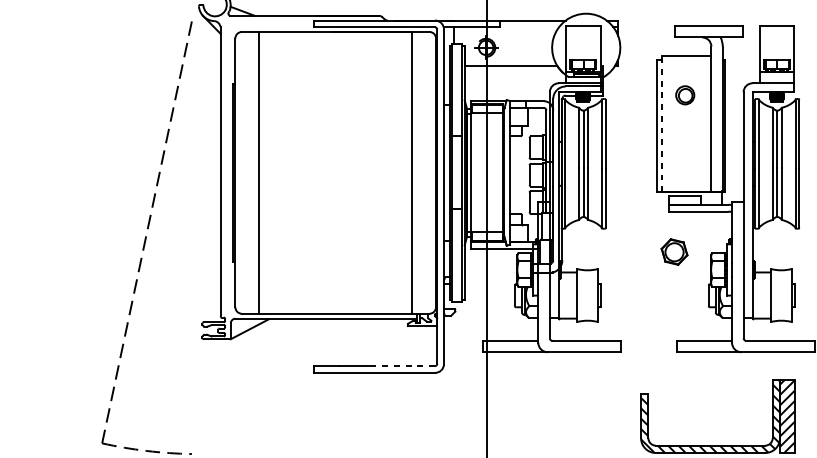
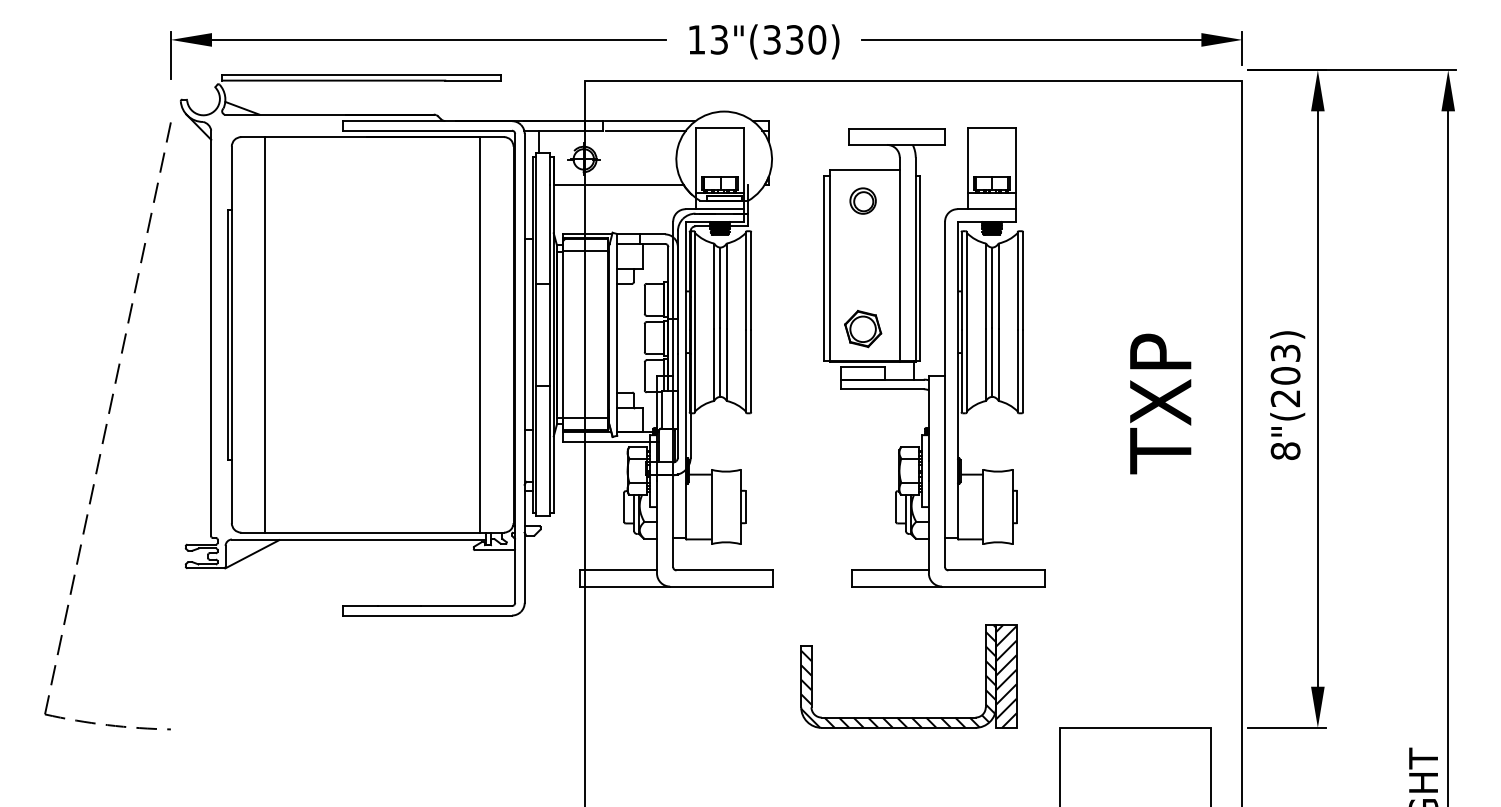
line: (530, 27) -> (645, 130), added
part: (684, 94) -> (862, 200), moved
line: (661, 124) -> (830, 266), dashed -> solid
part: (674, 251) -> (863, 328), moved
line: (402, 366) -> (466, 606), dashed -> solid

